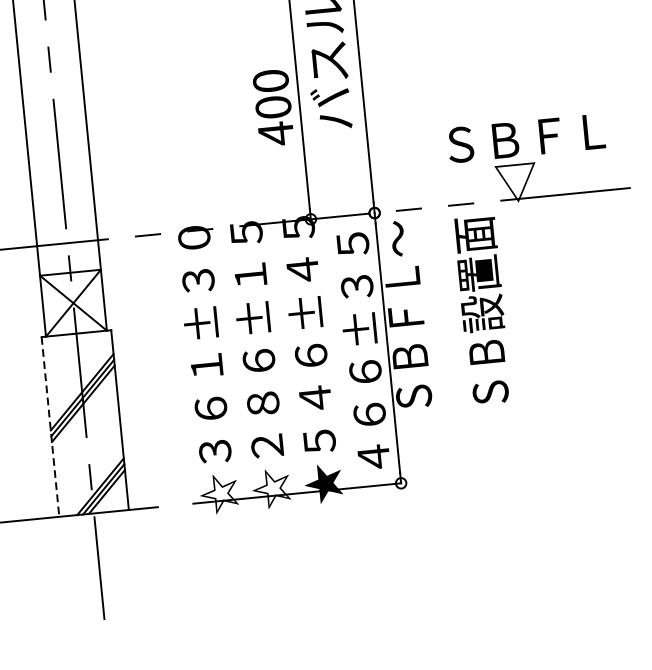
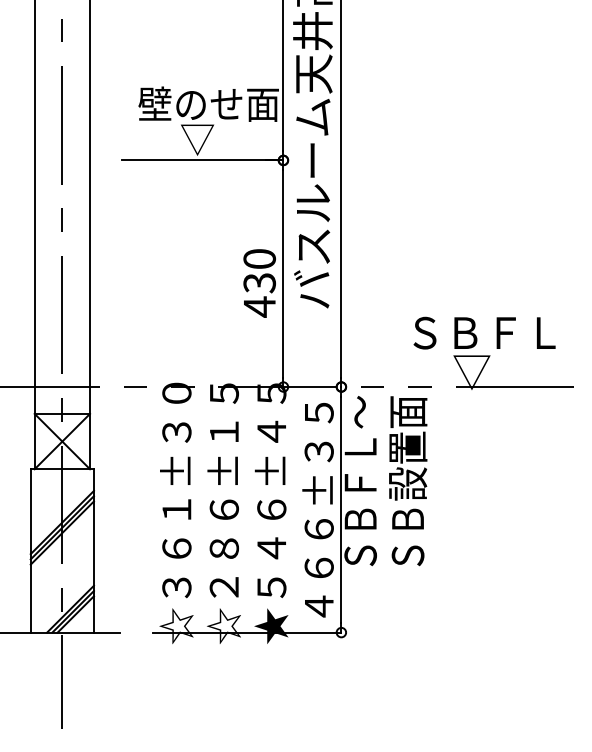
text: (273, 107) -> (259, 283), 400 -> 430
text: (483, 310) -> (408, 481), moved
line: (50, 426) -> (30, 550), dashed -> solid

